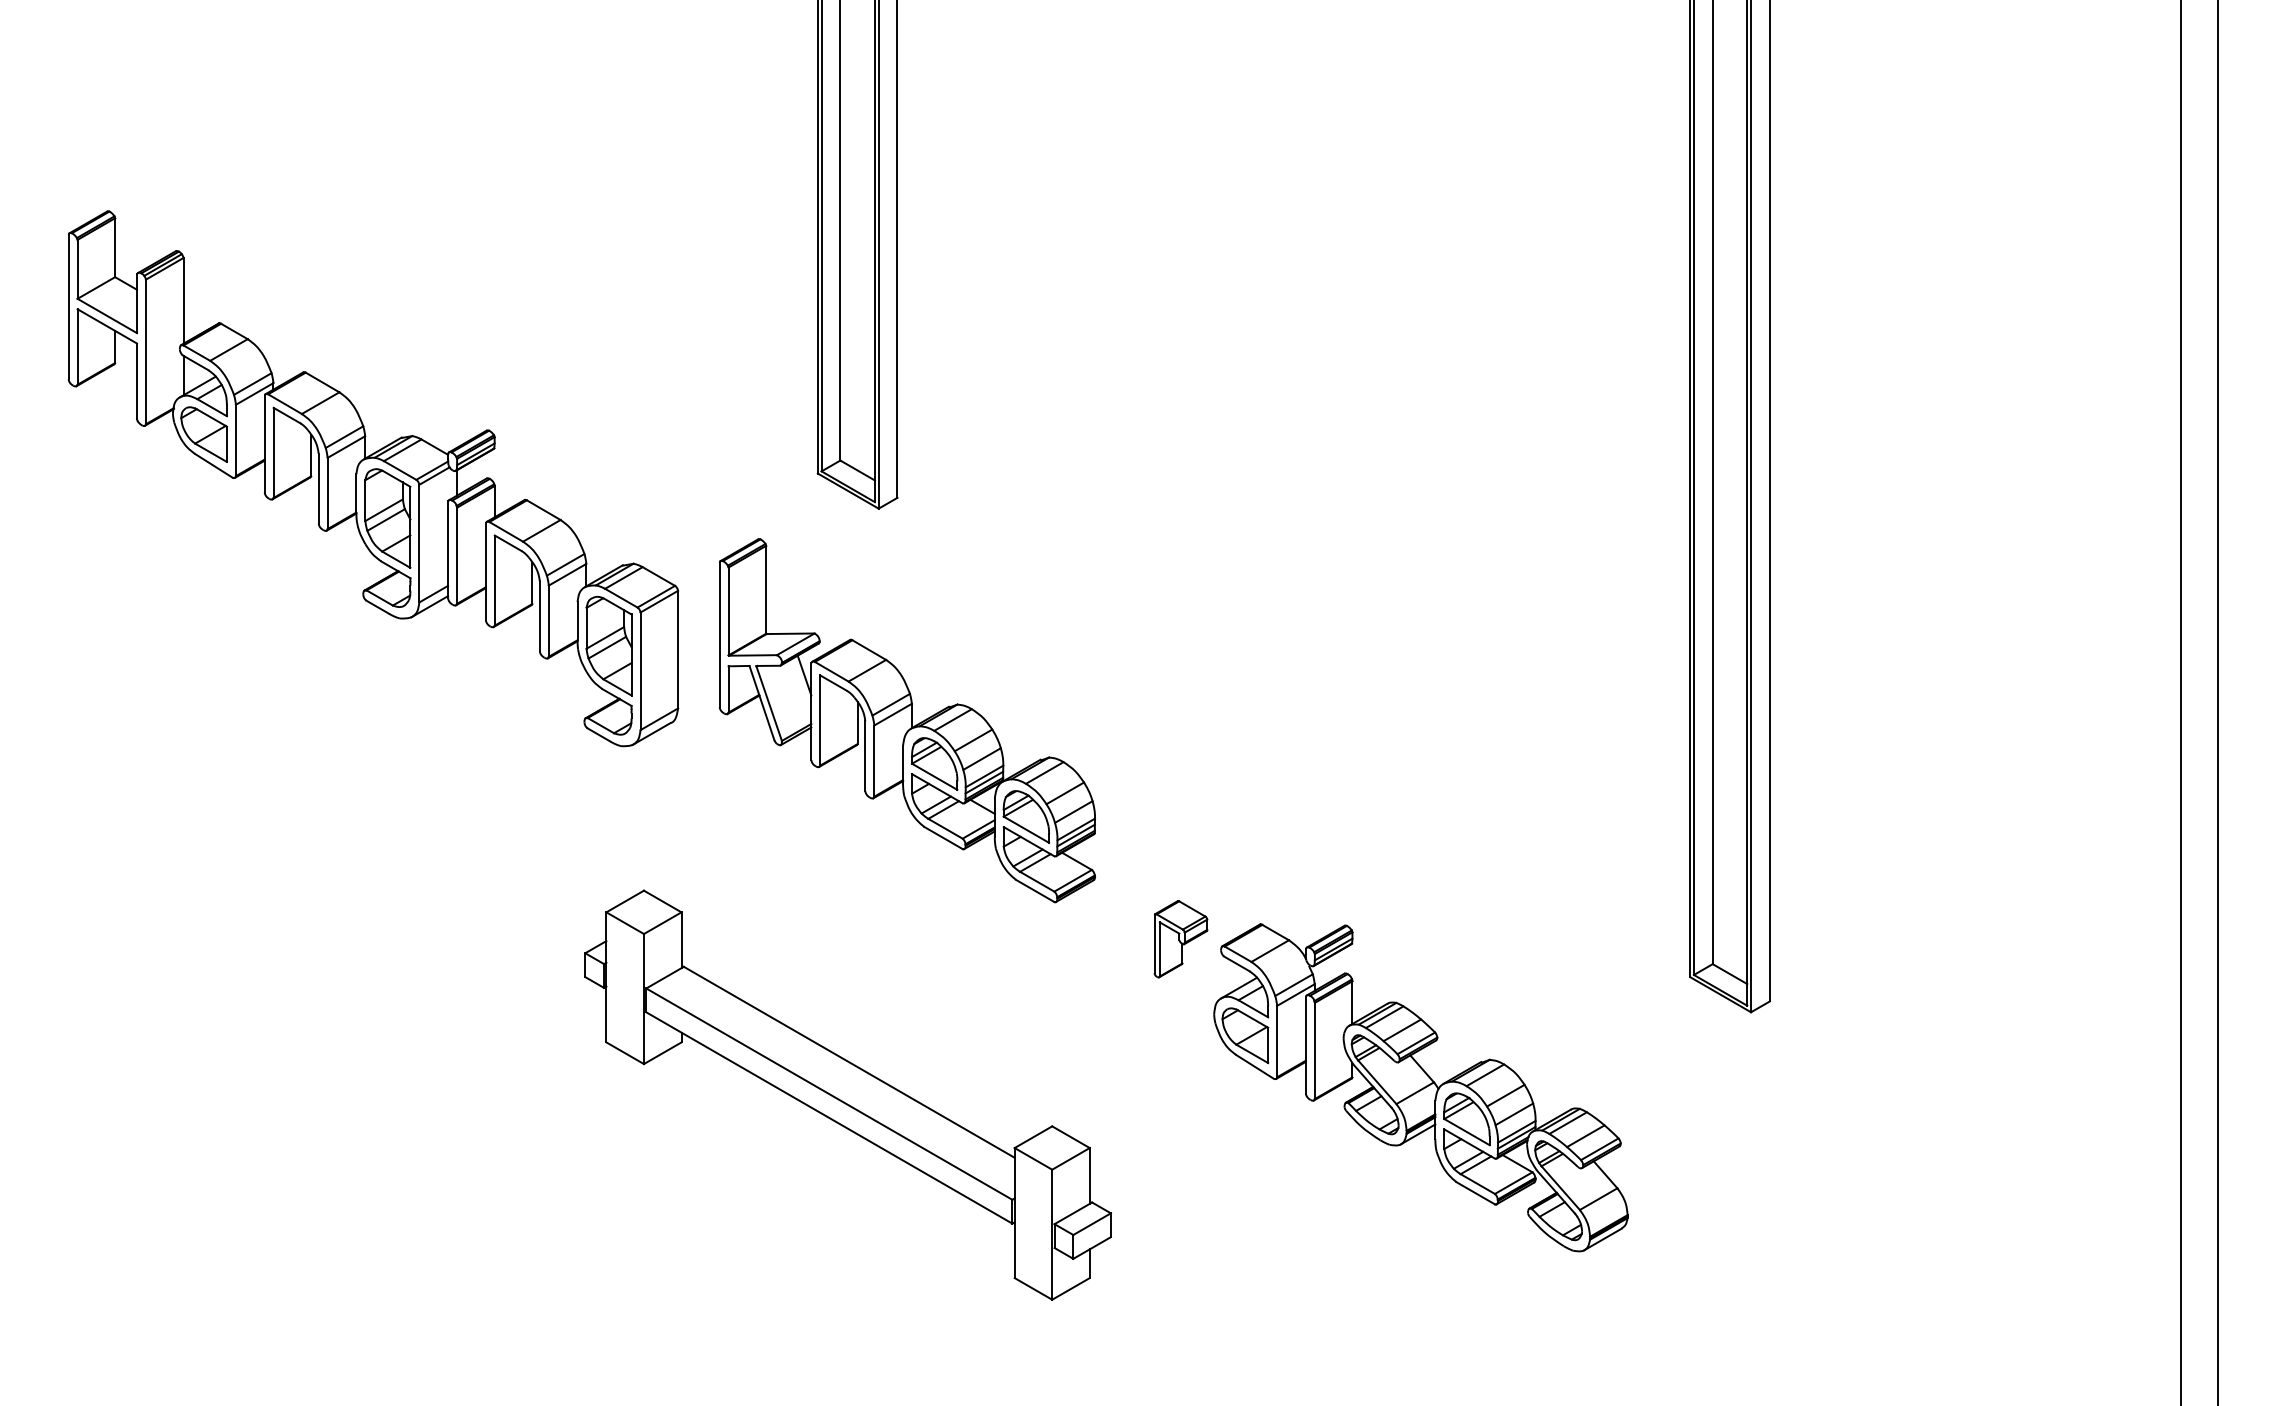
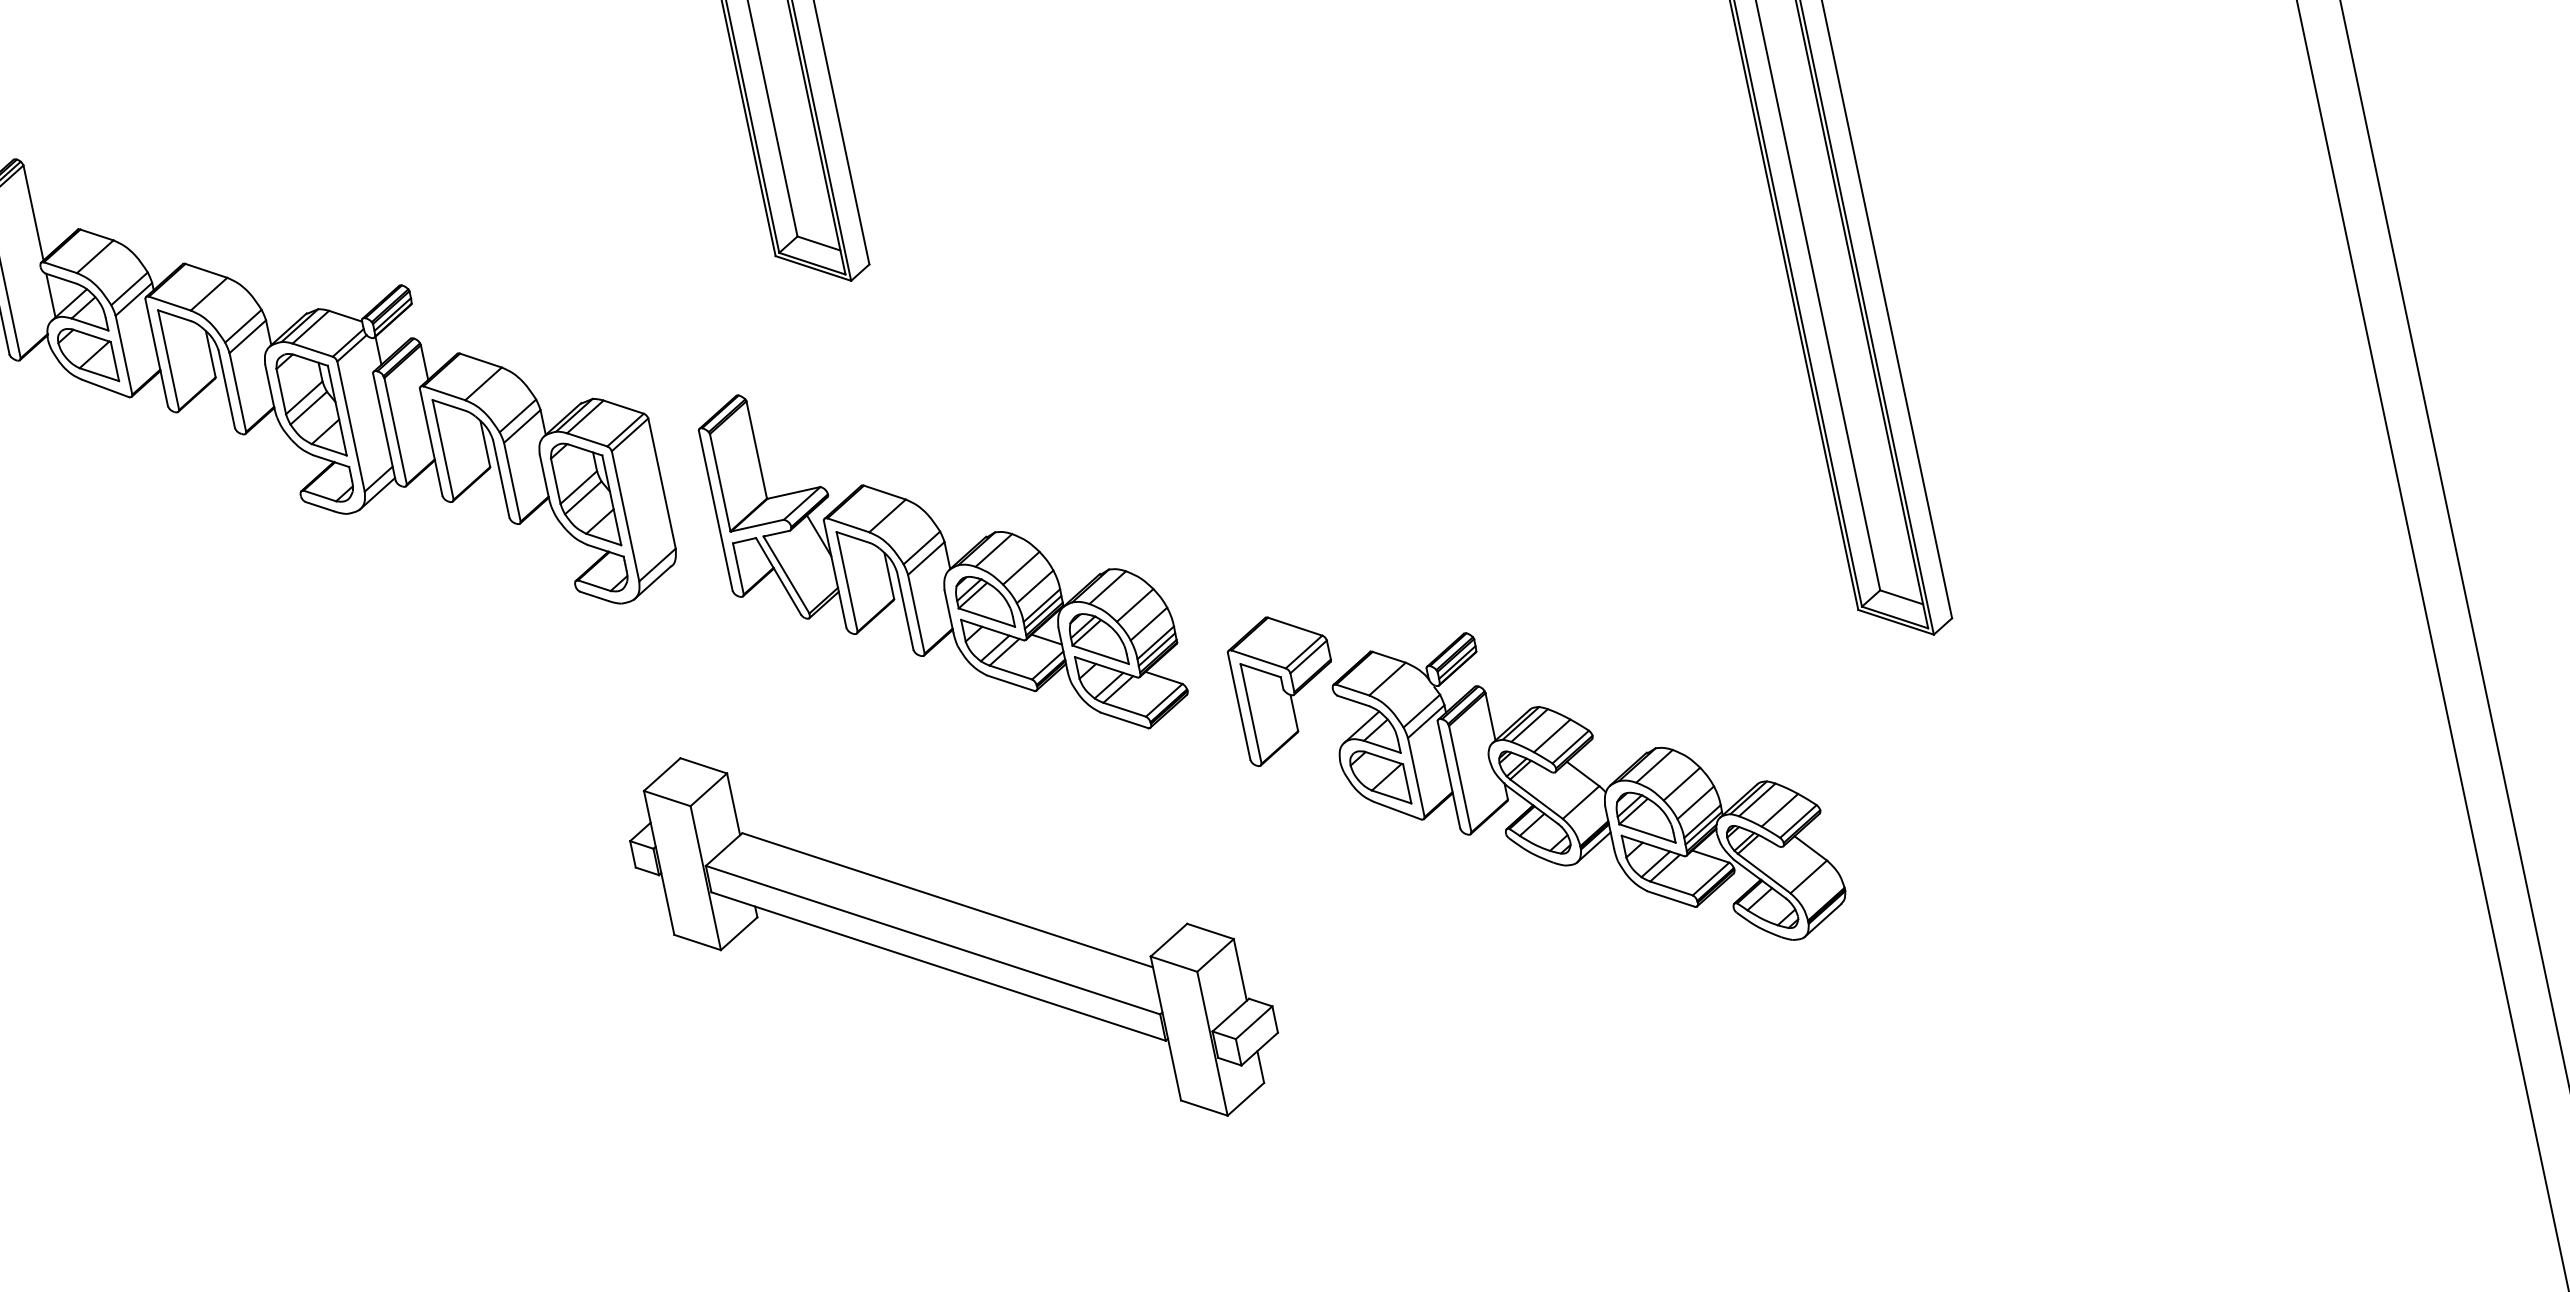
part: (907, 720) -> (943, 561), moved
part: (1180, 938) -> (1285, 686), size x1.67

